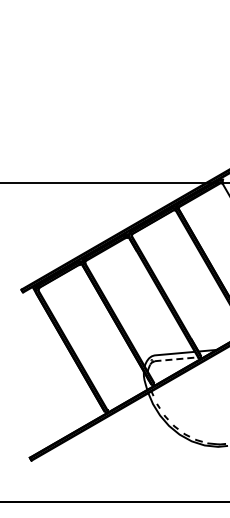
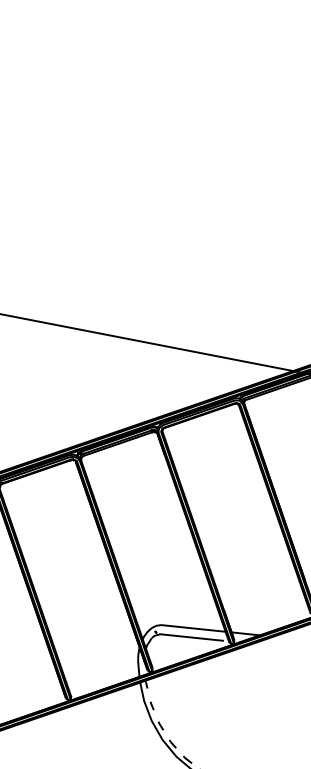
line: (174, 359) -> (191, 637), dashed -> solid

